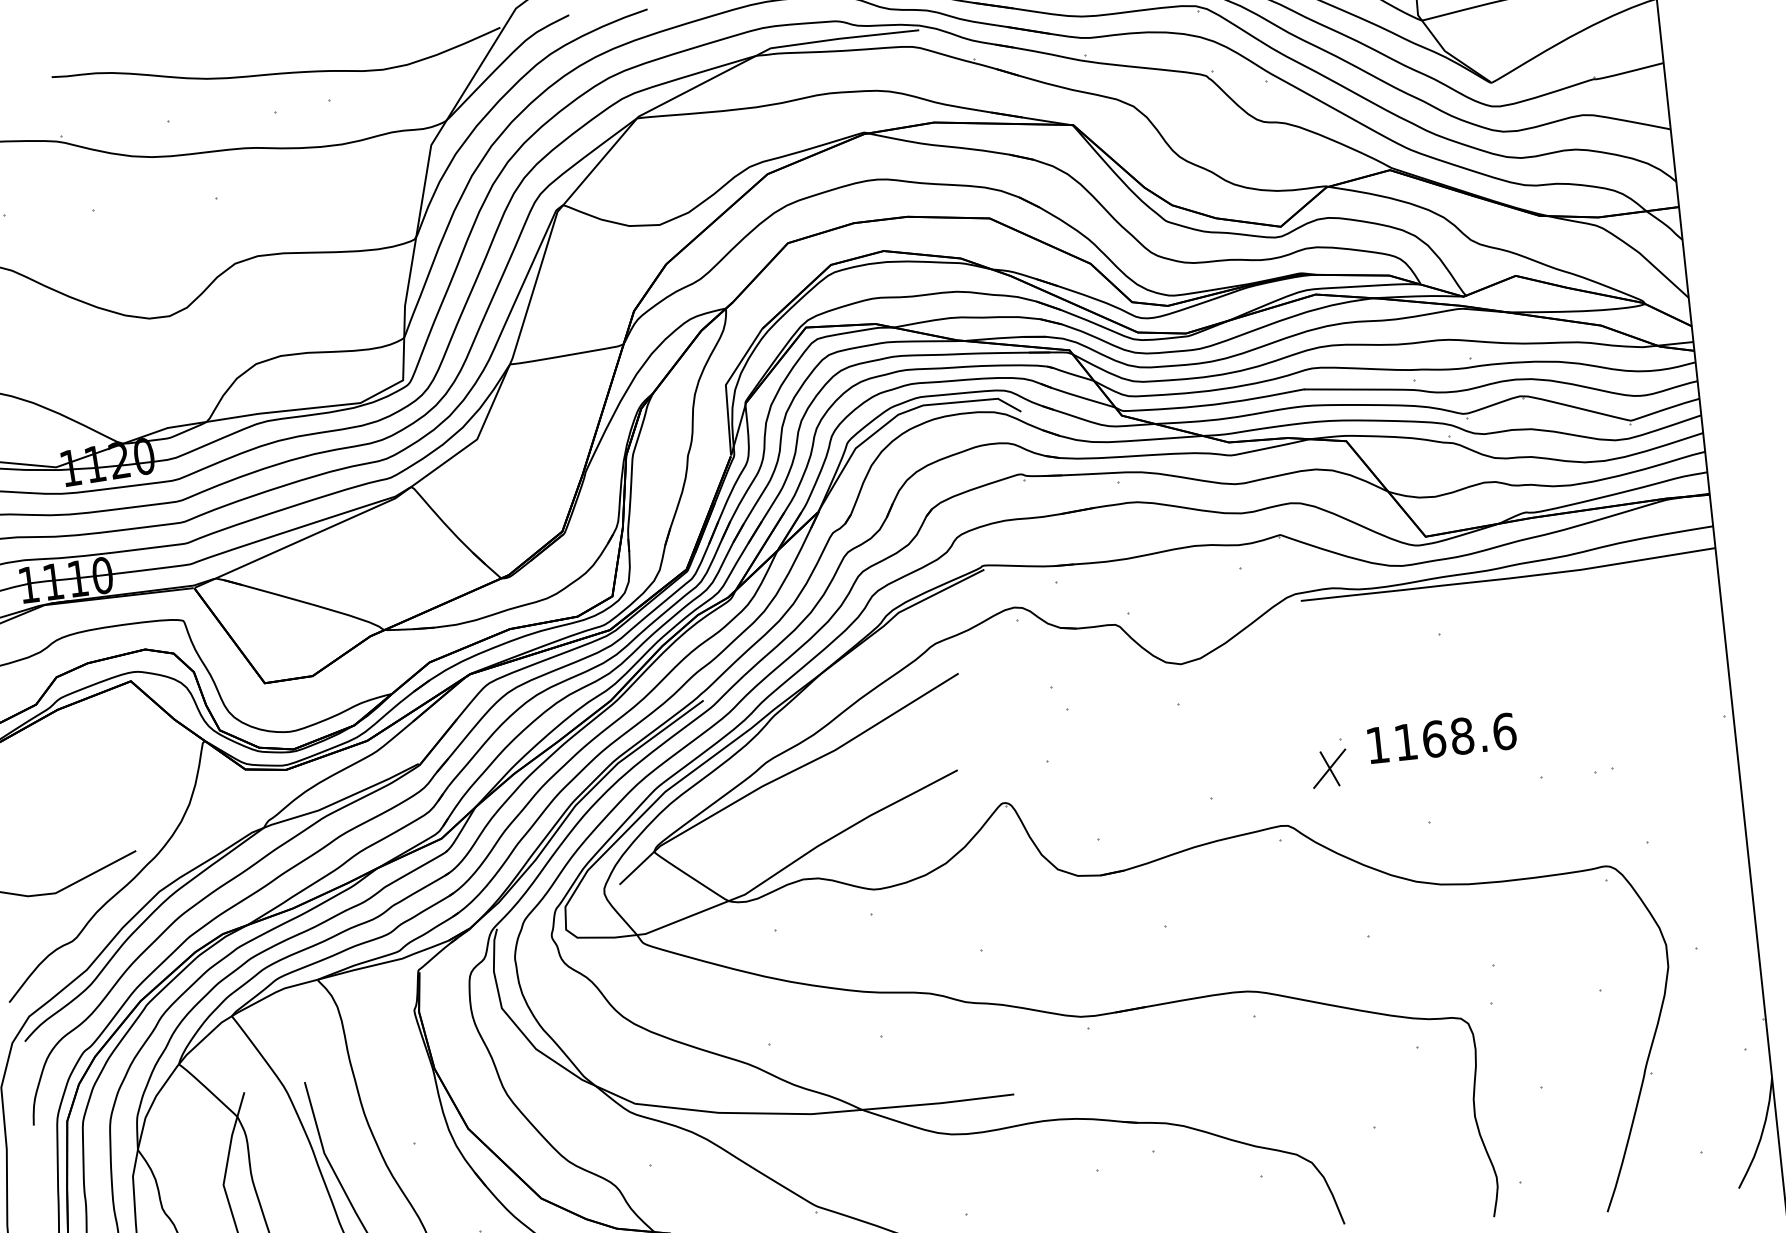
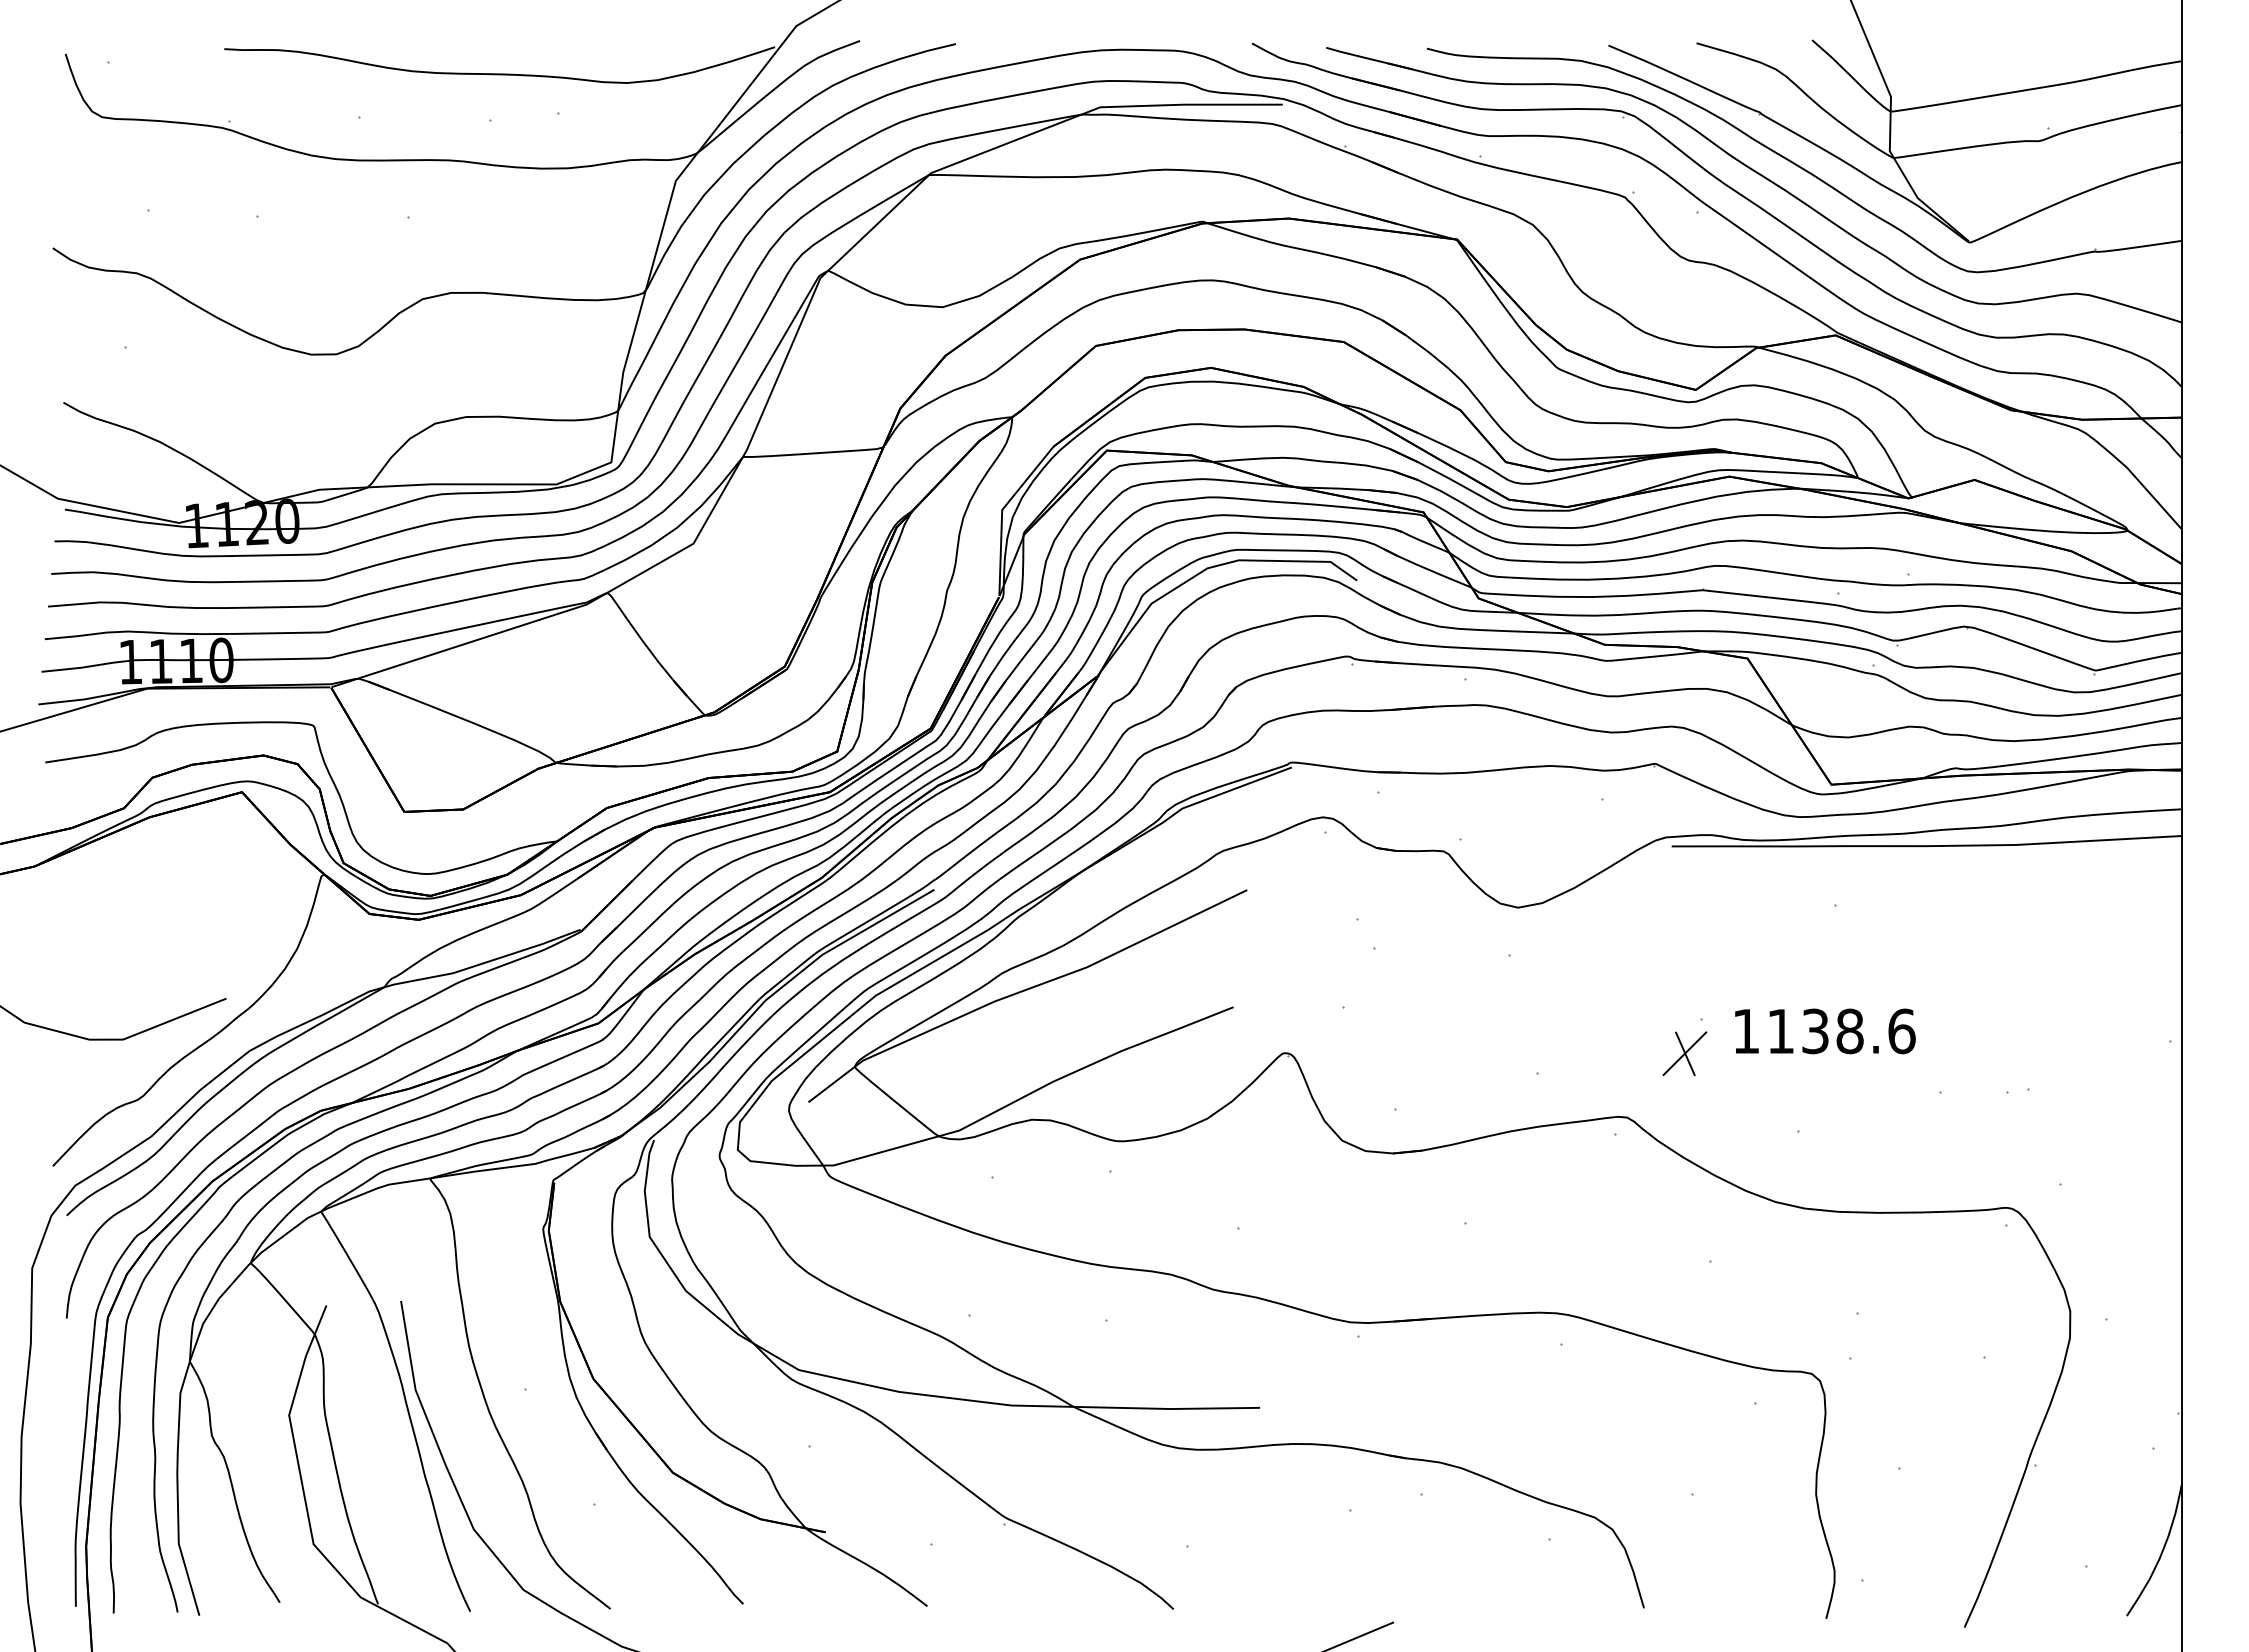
text: (1434, 739) -> (1815, 1031), 1168.6 -> 1138.6

